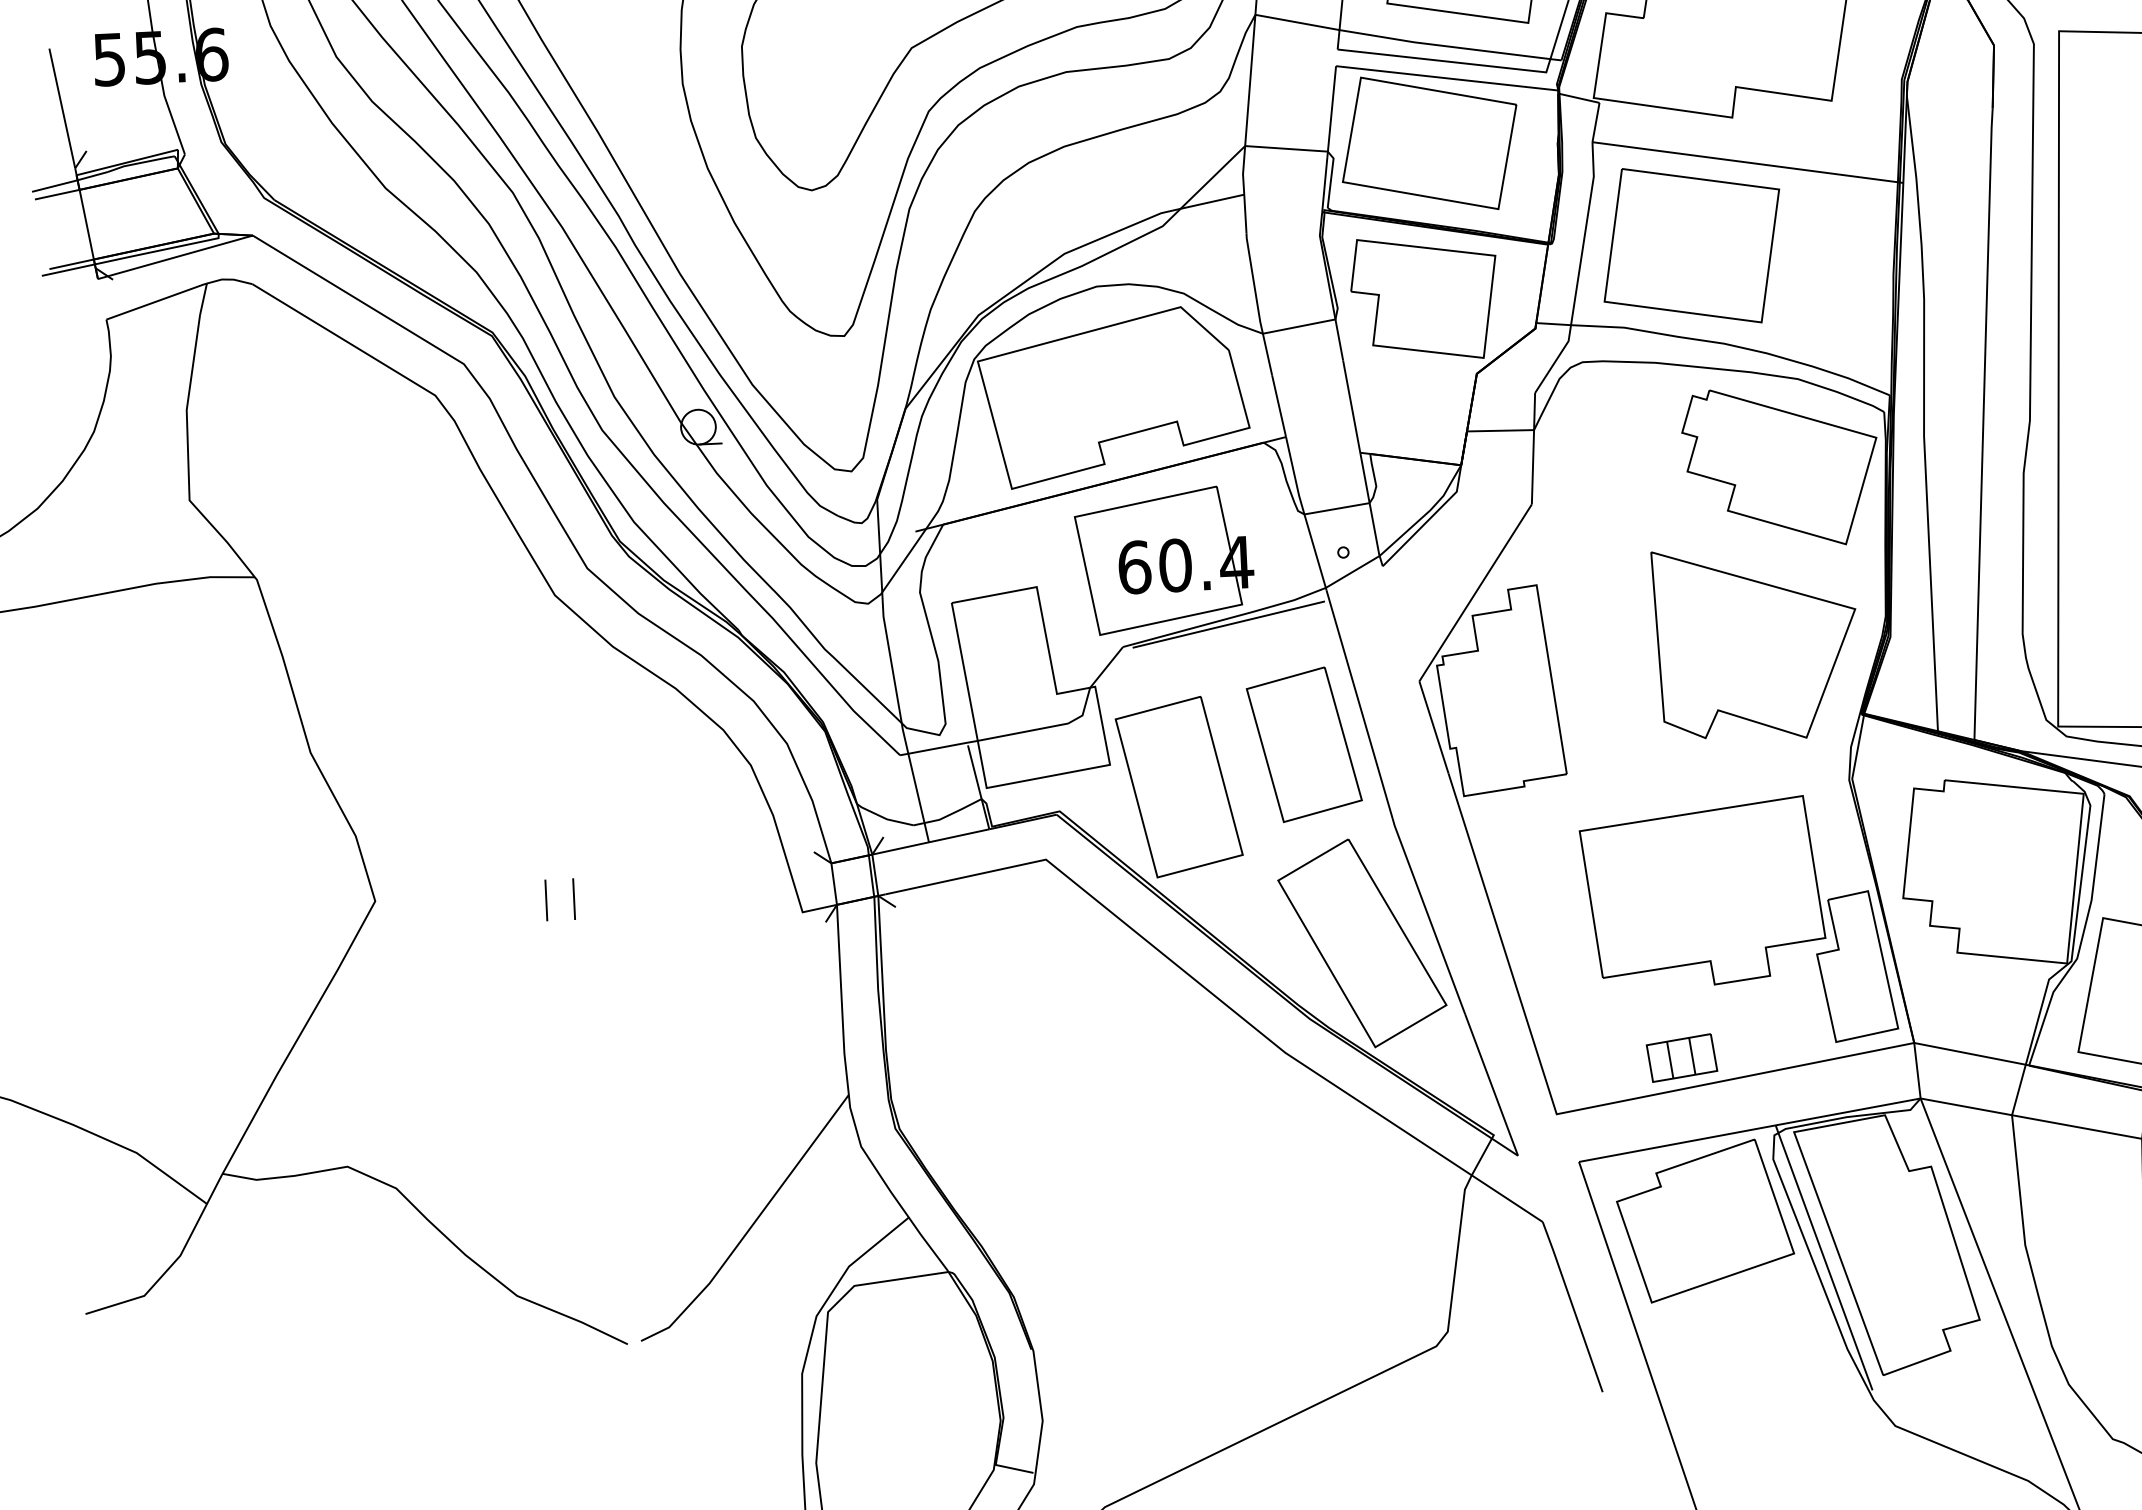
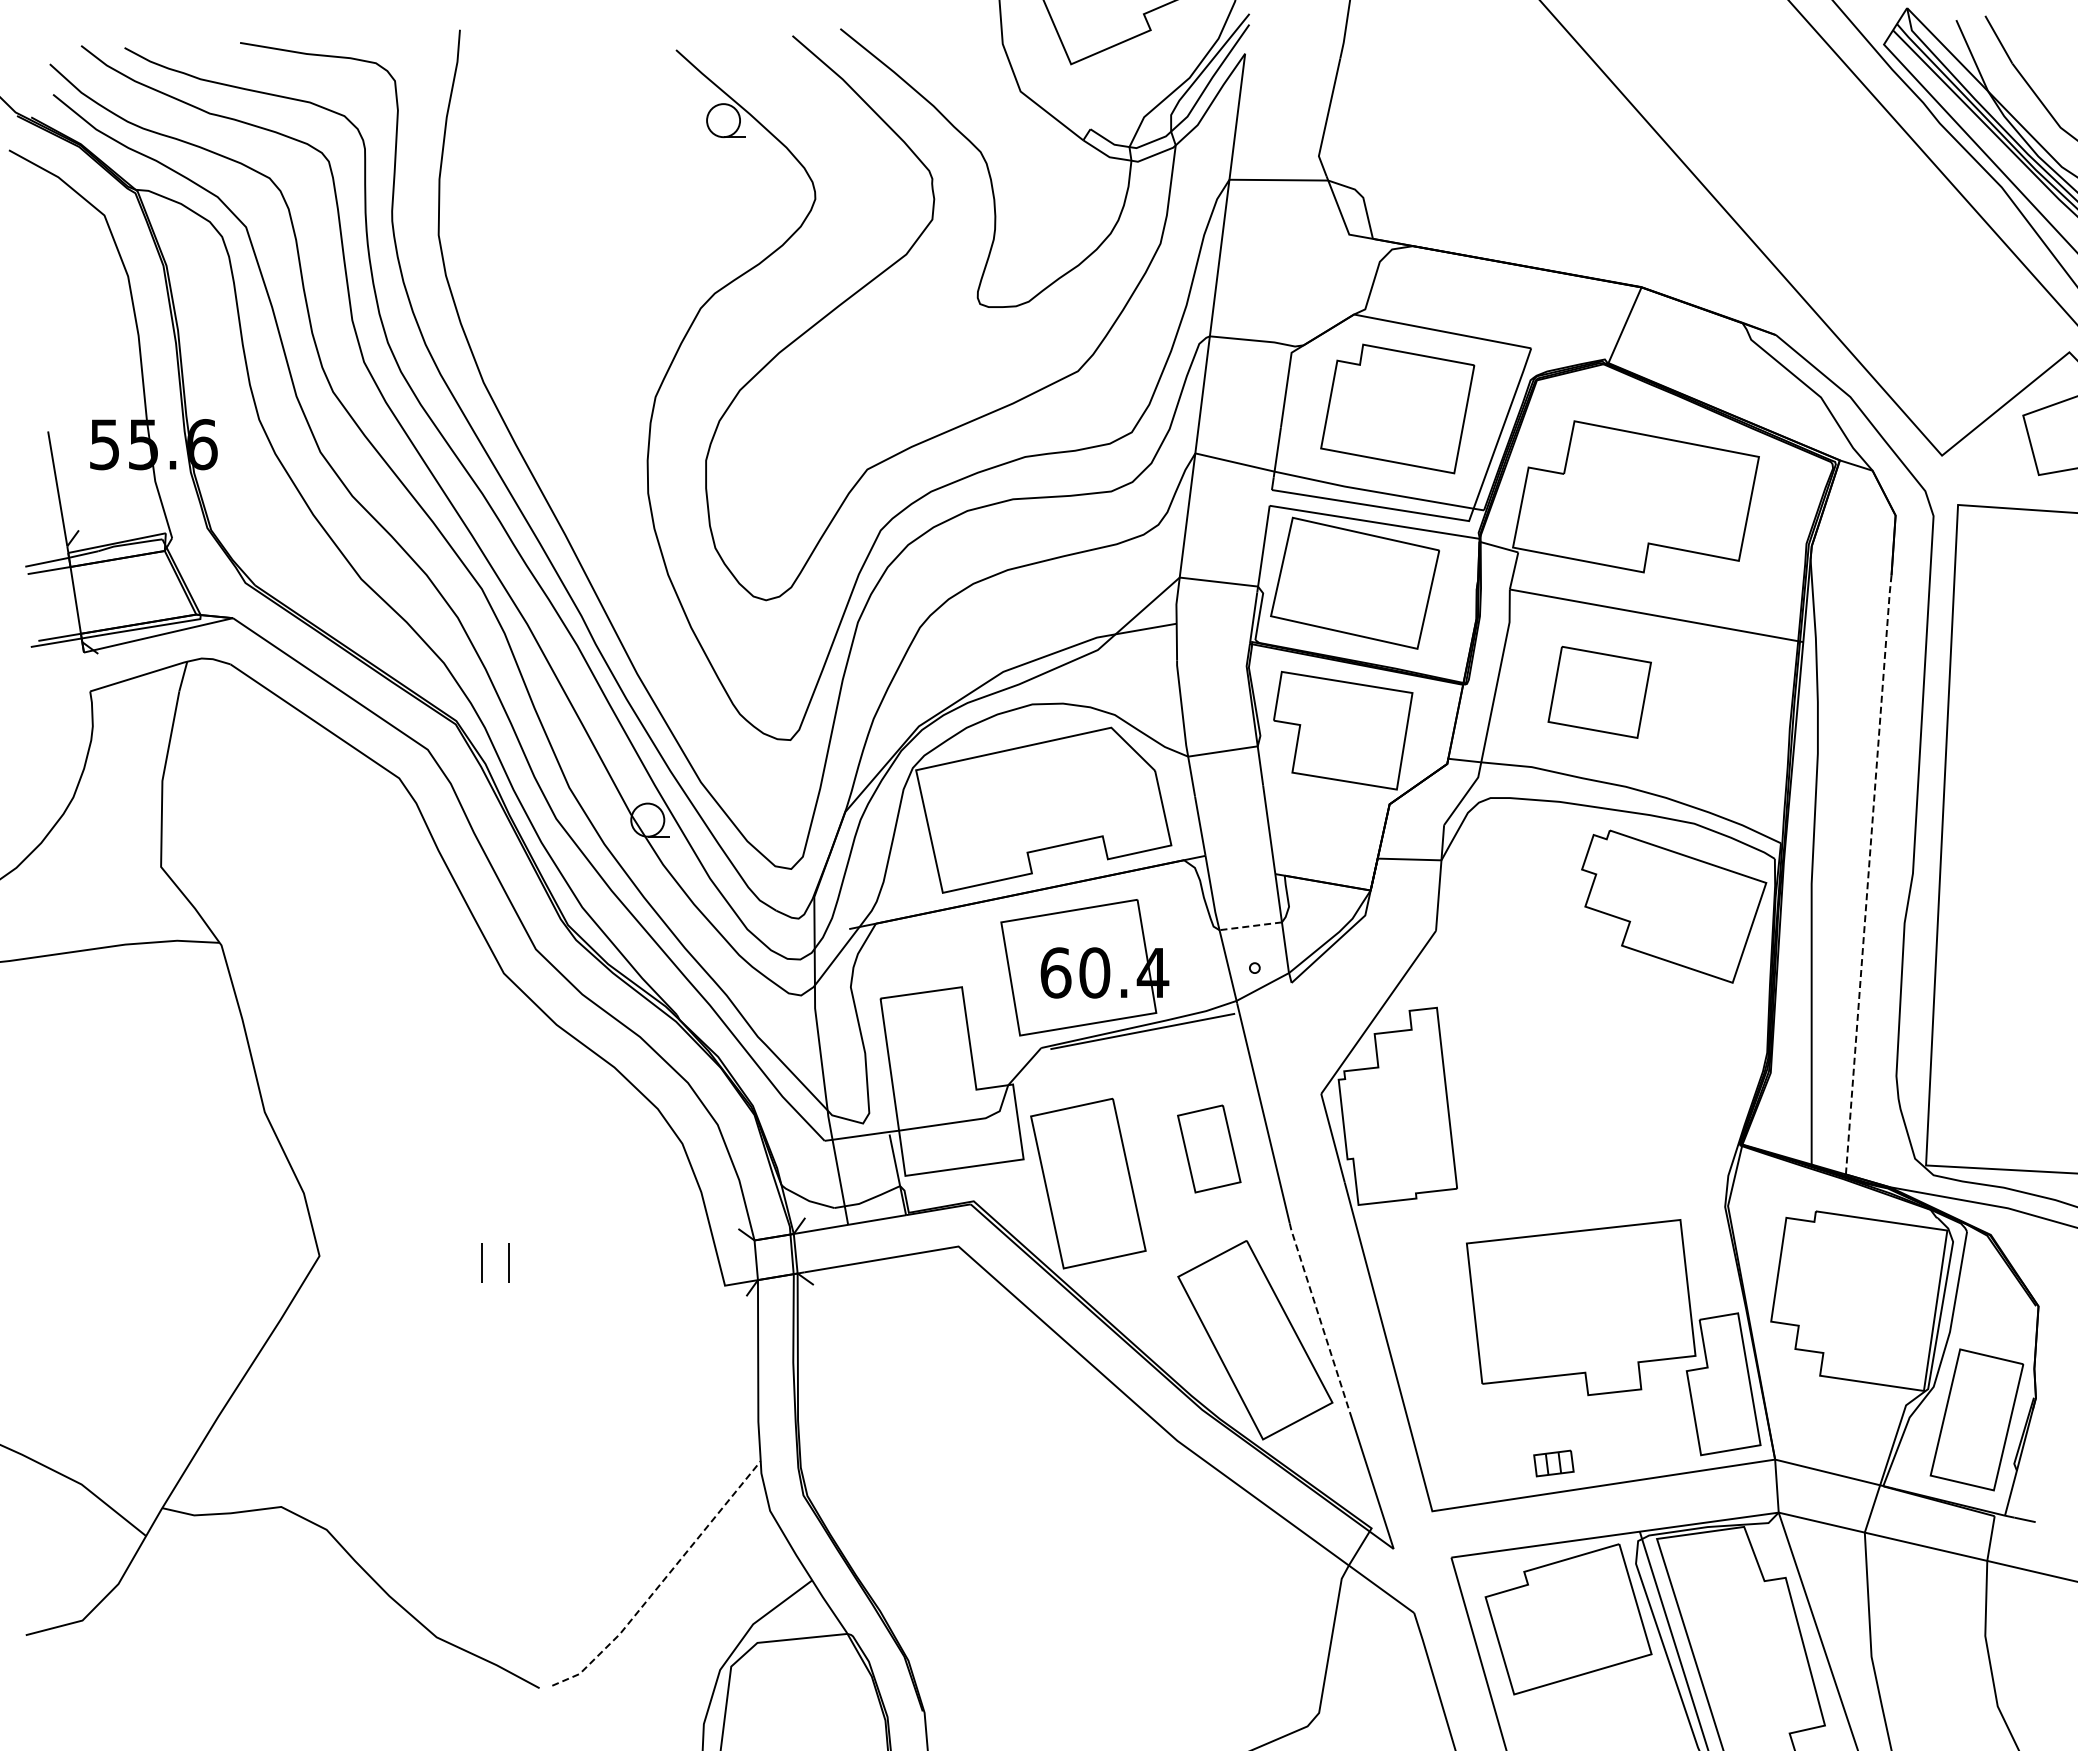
part: (1691, 245) -> (1599, 692), size x0.6
line: (1983, 422) -> (1868, 873), solid -> dashed
line: (1336, 509) -> (1250, 926), solid -> dashed
part: (1755, 644) -> (1642, 1073), removed
part: (1304, 744) -> (1209, 1148), size x0.6
line: (1428, 916) -> (1319, 1317), solid -> dashed
part: (1681, 1058) -> (1553, 1463), size x0.6
line: (751, 1226) -> (662, 1581), solid -> dashed

